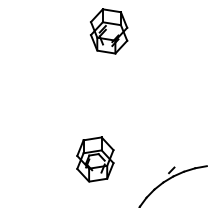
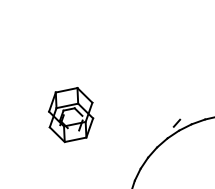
part: (95, 159) -> (71, 114), moved

